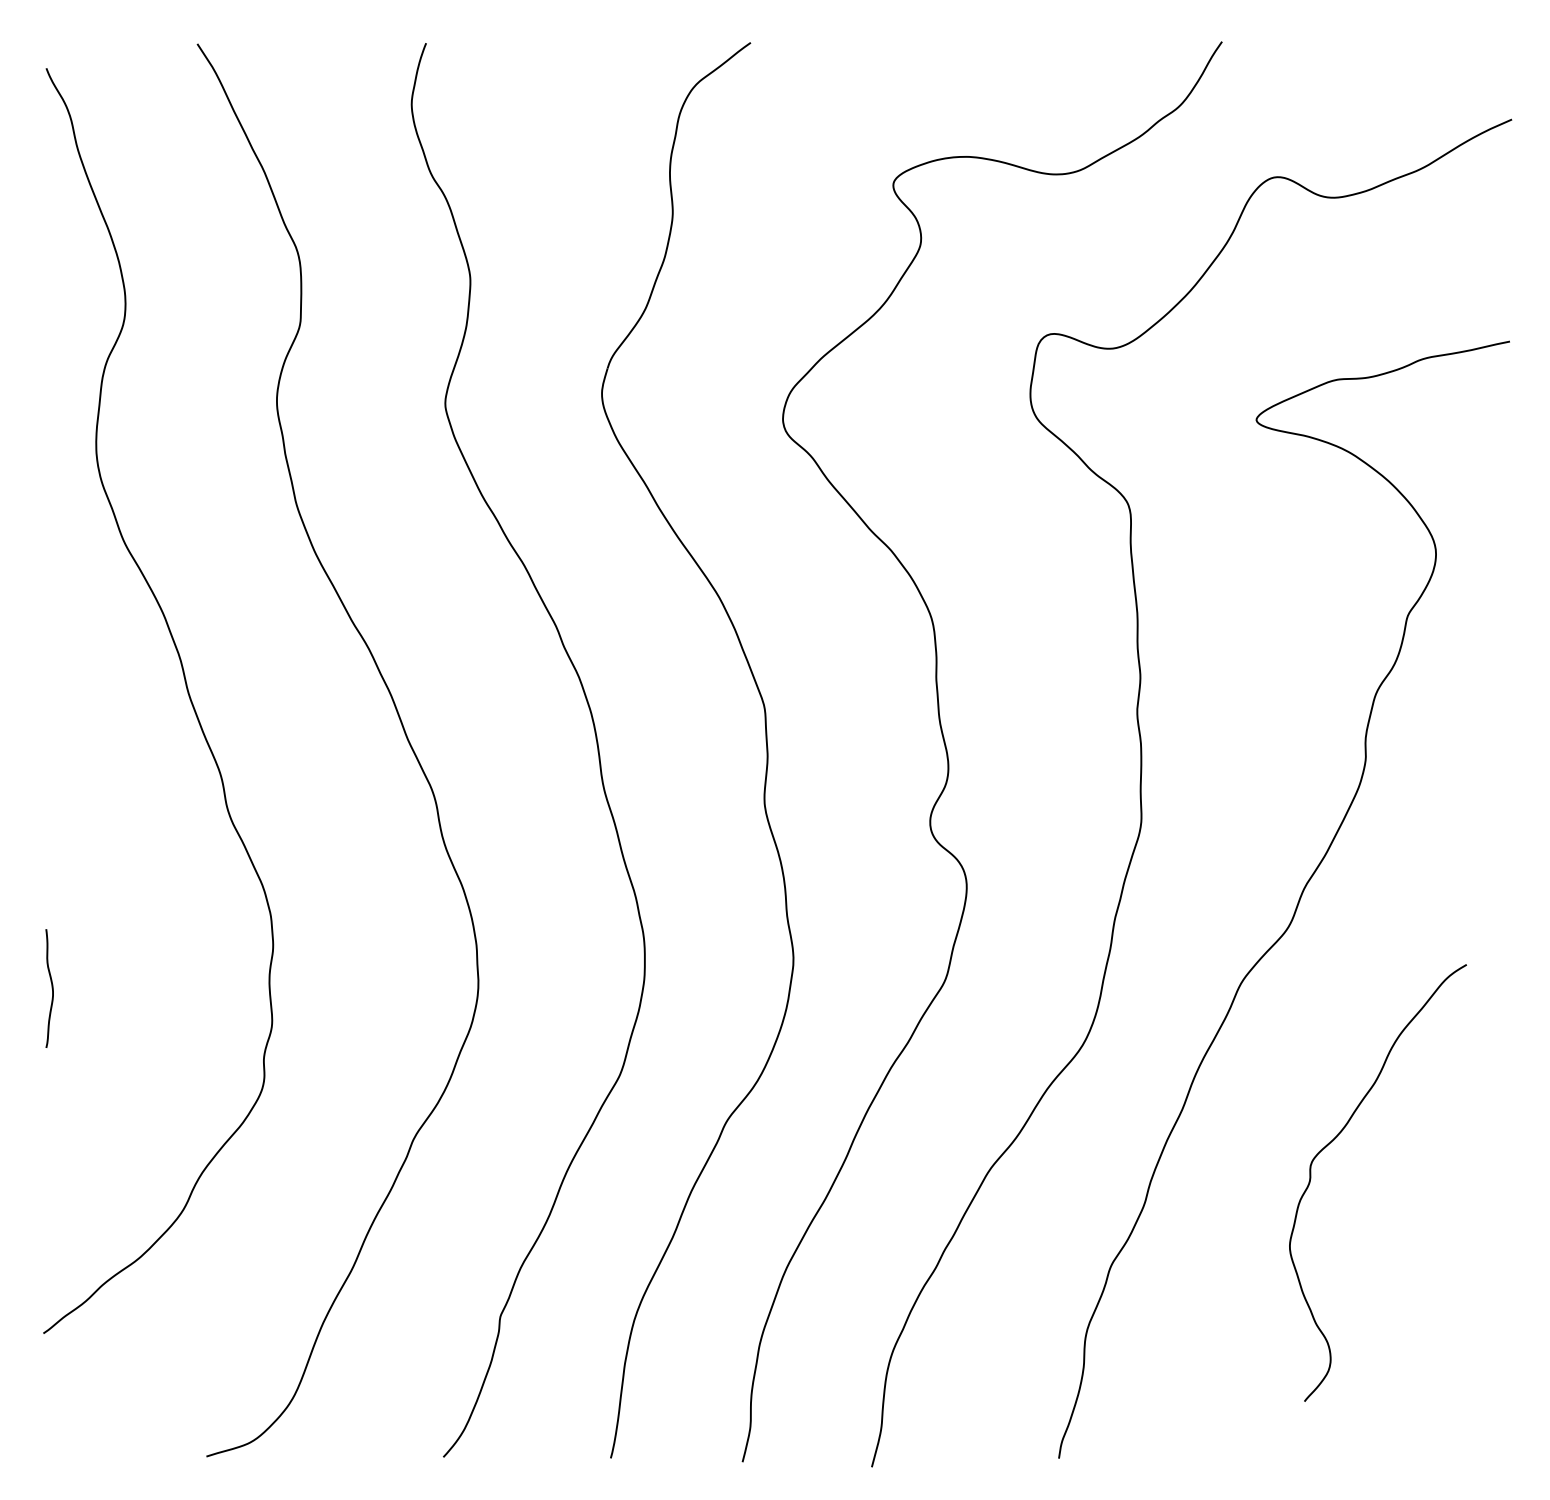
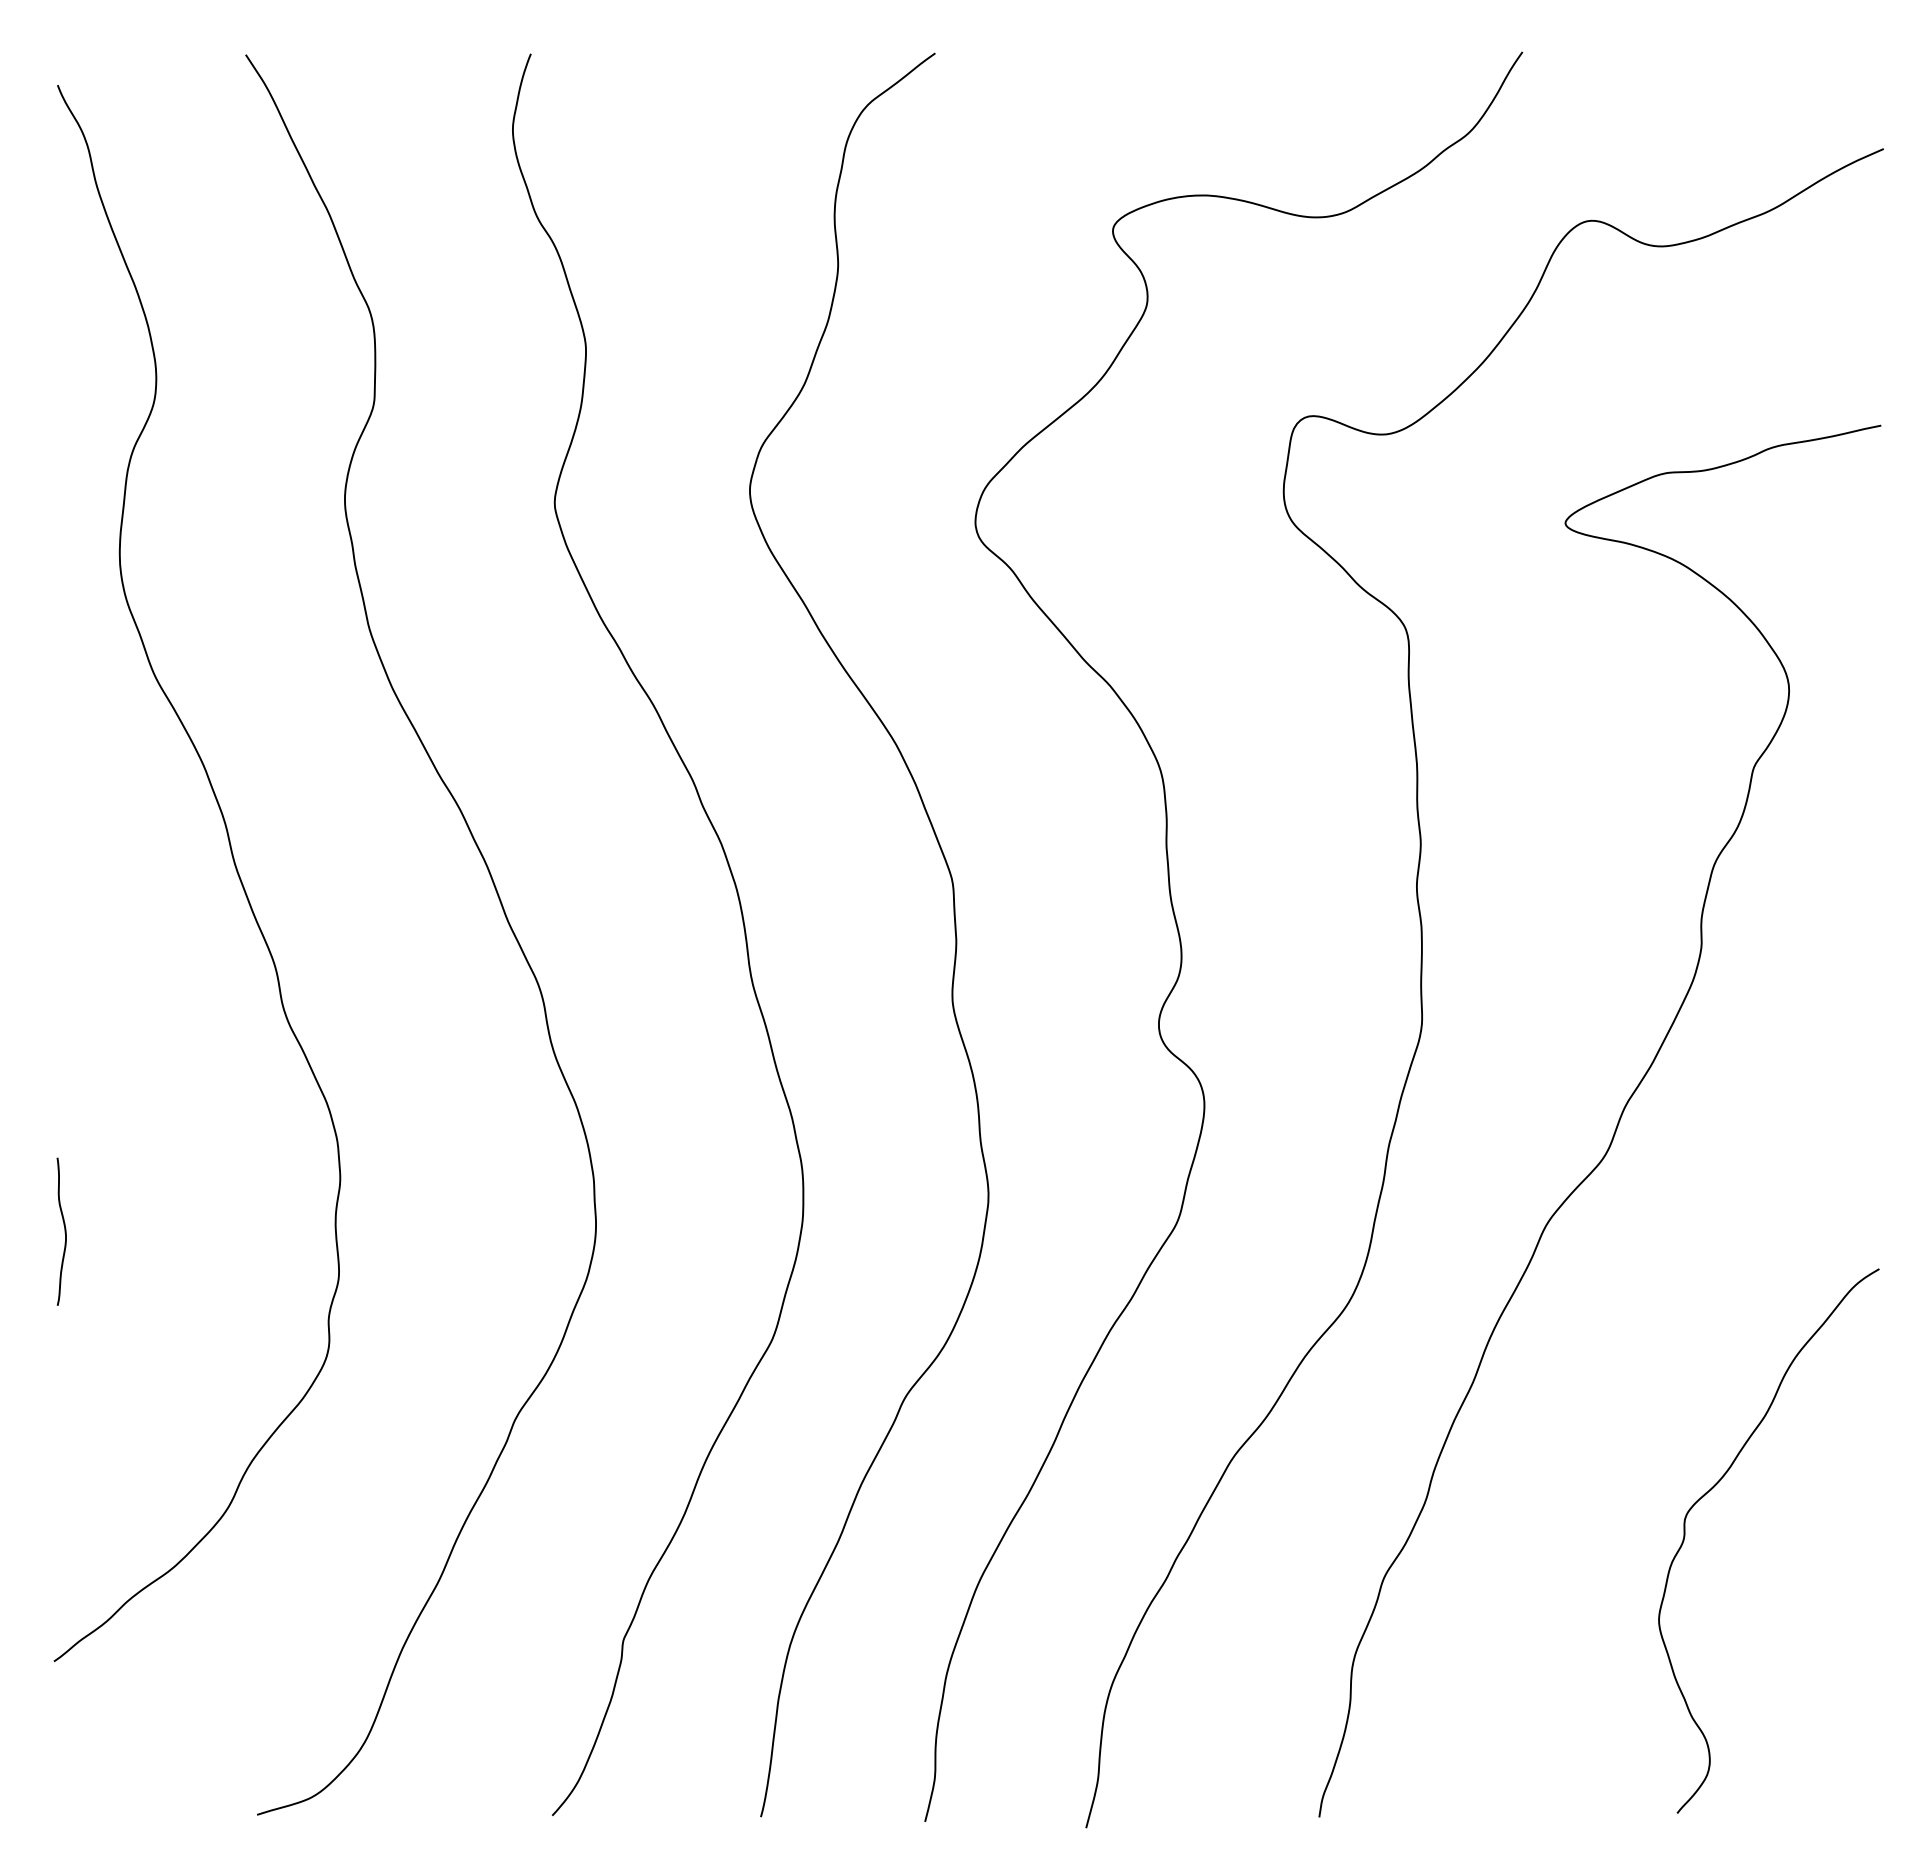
curve: (1335, 1139) -> (1715, 1486), moved

